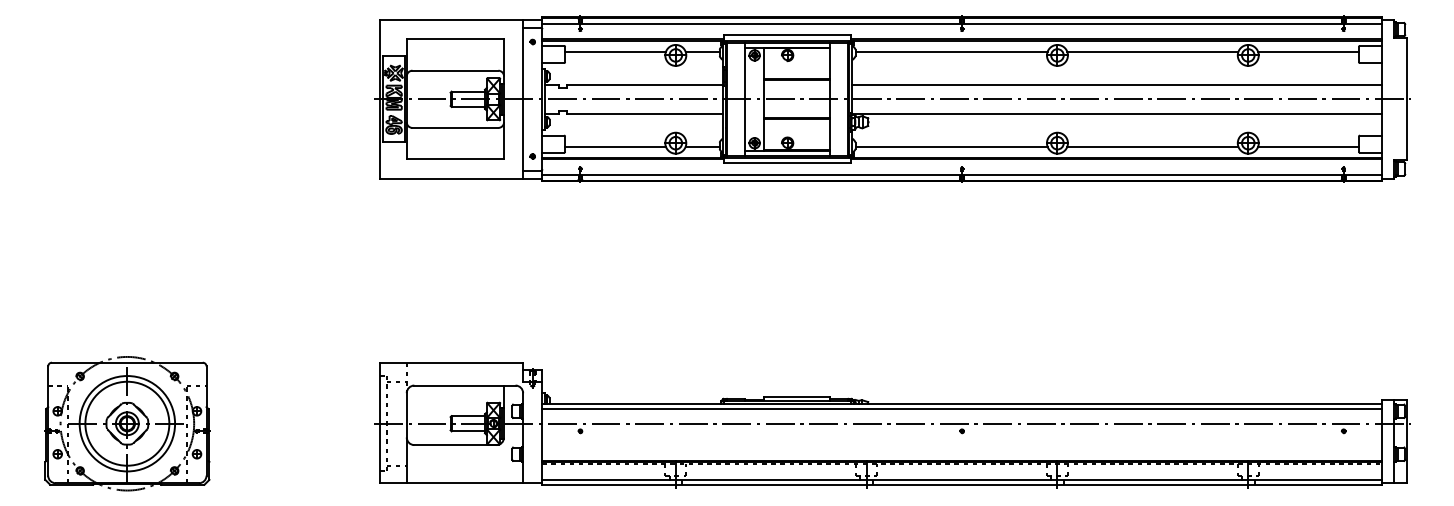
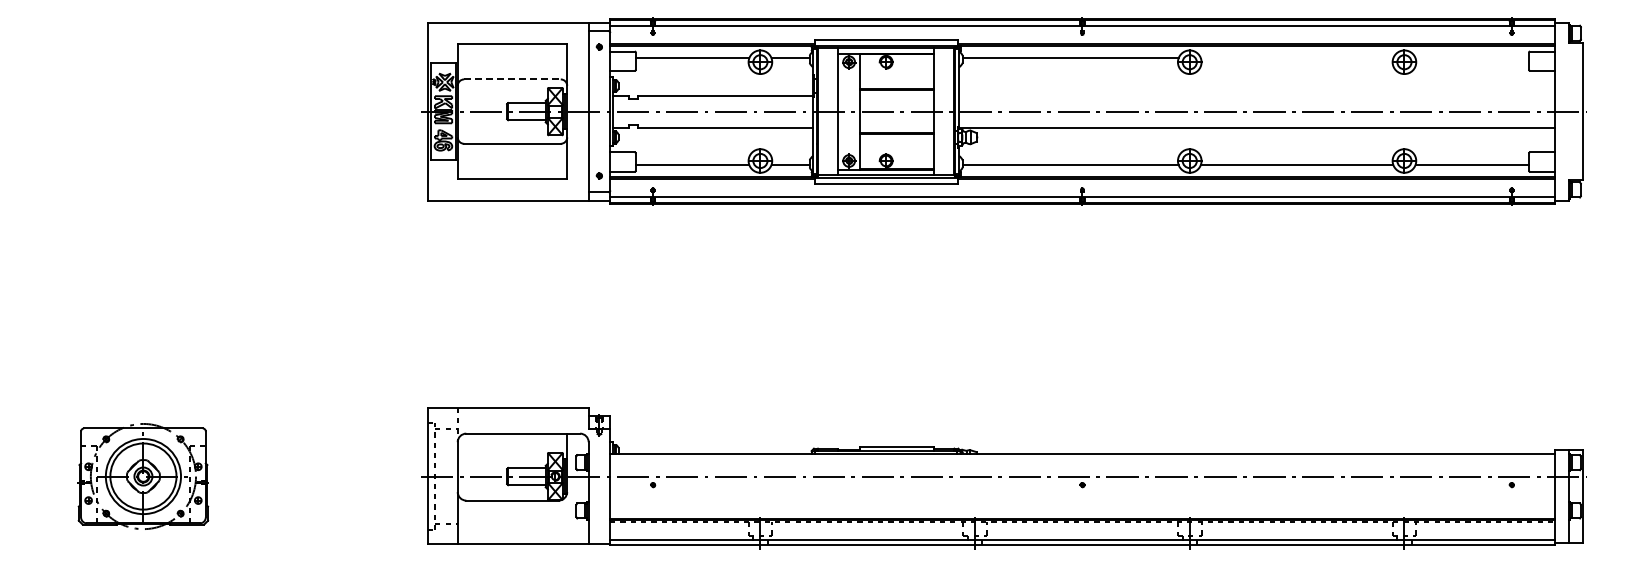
line: (1152, 52) -> (1296, 58), removed
line: (1307, 52) -> (1471, 58), removed
line: (455, 70) -> (512, 79), solid -> dashed
line: (1116, 84) -> (1256, 95), removed
line: (962, 409) -> (1082, 460), removed
part: (127, 423) -> (143, 476), size x0.7

